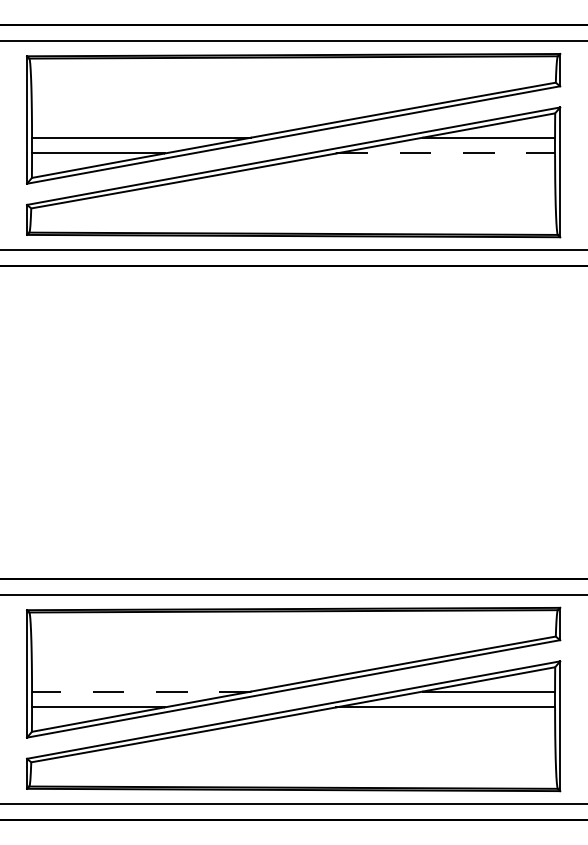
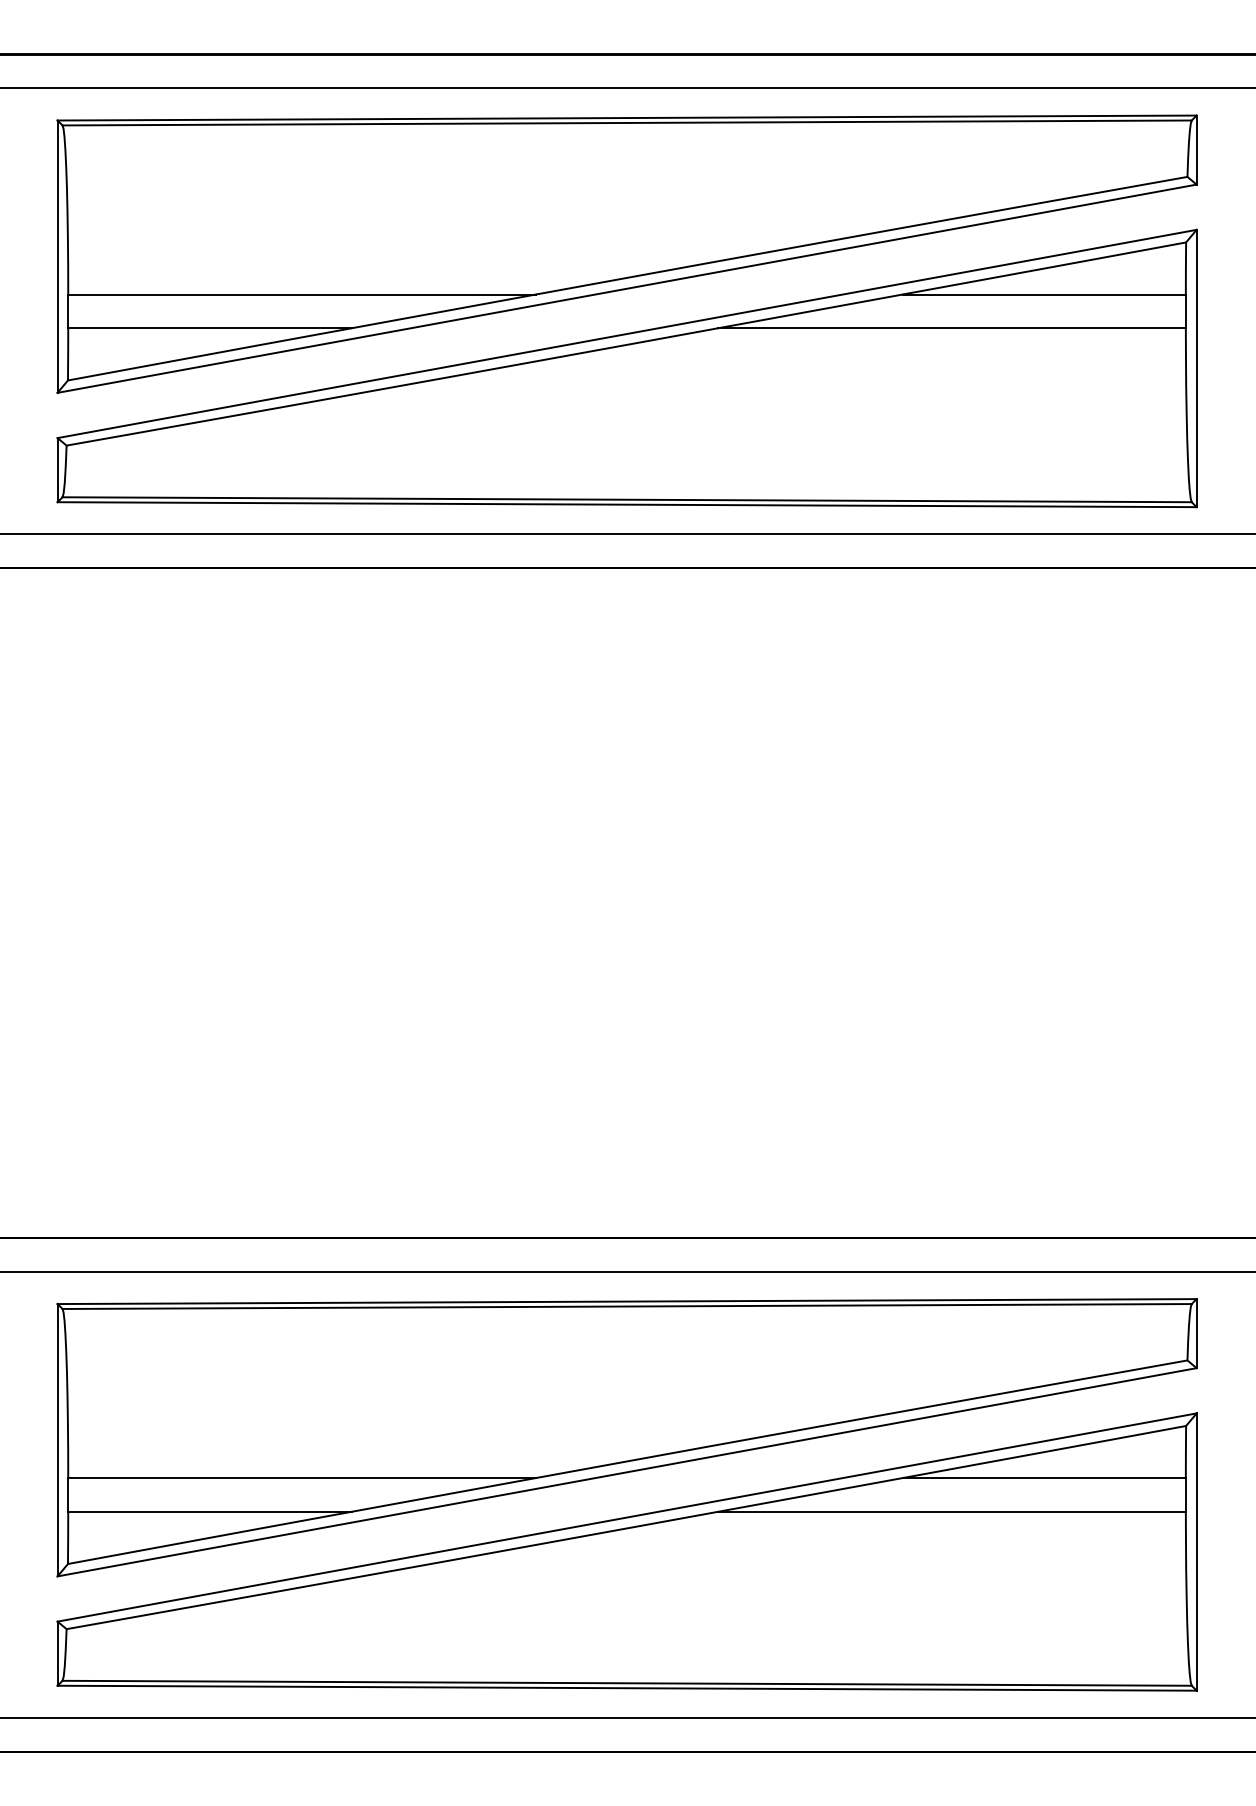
line: (446, 153) -> (953, 328), dashed -> solid
line: (140, 691) -> (300, 1477), dashed -> solid

